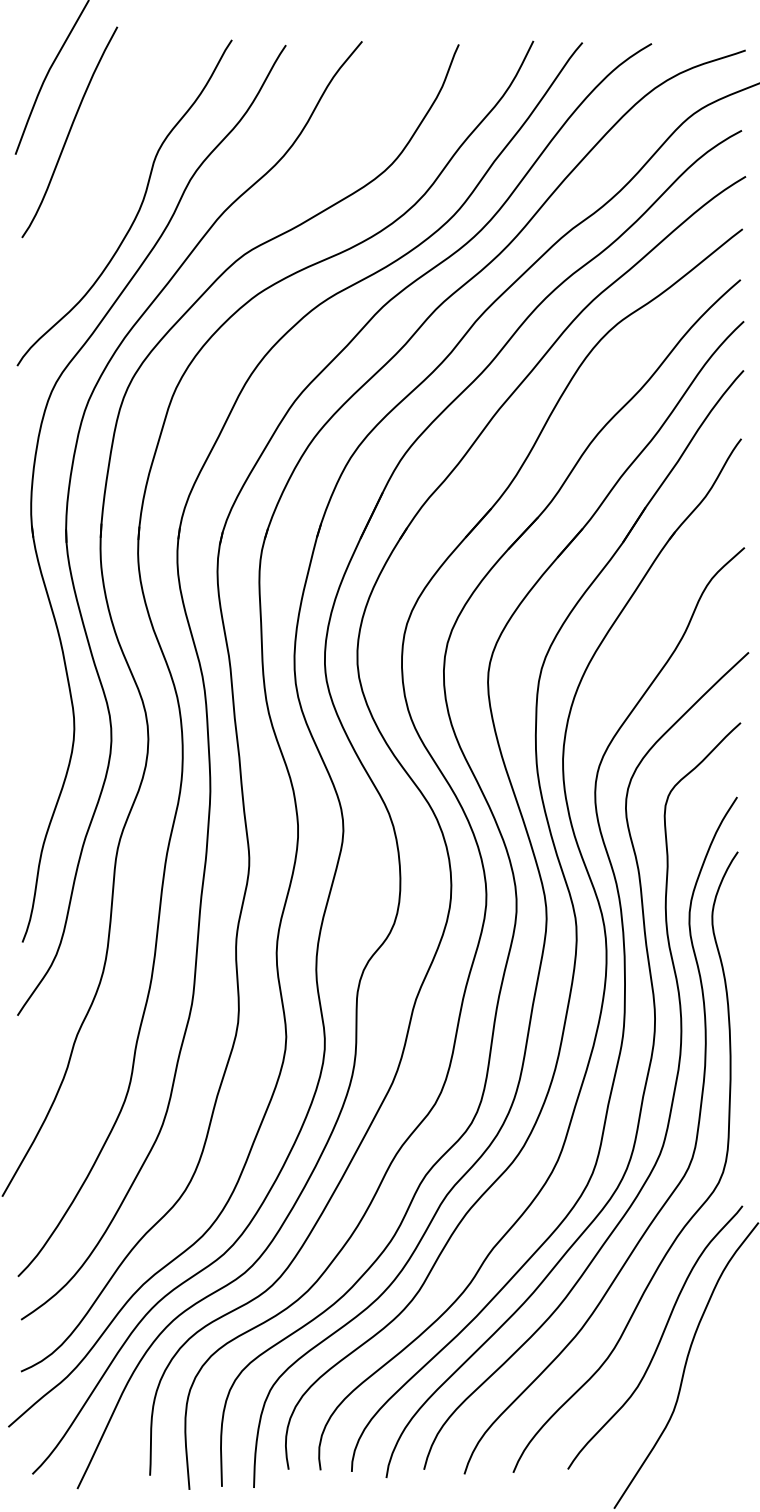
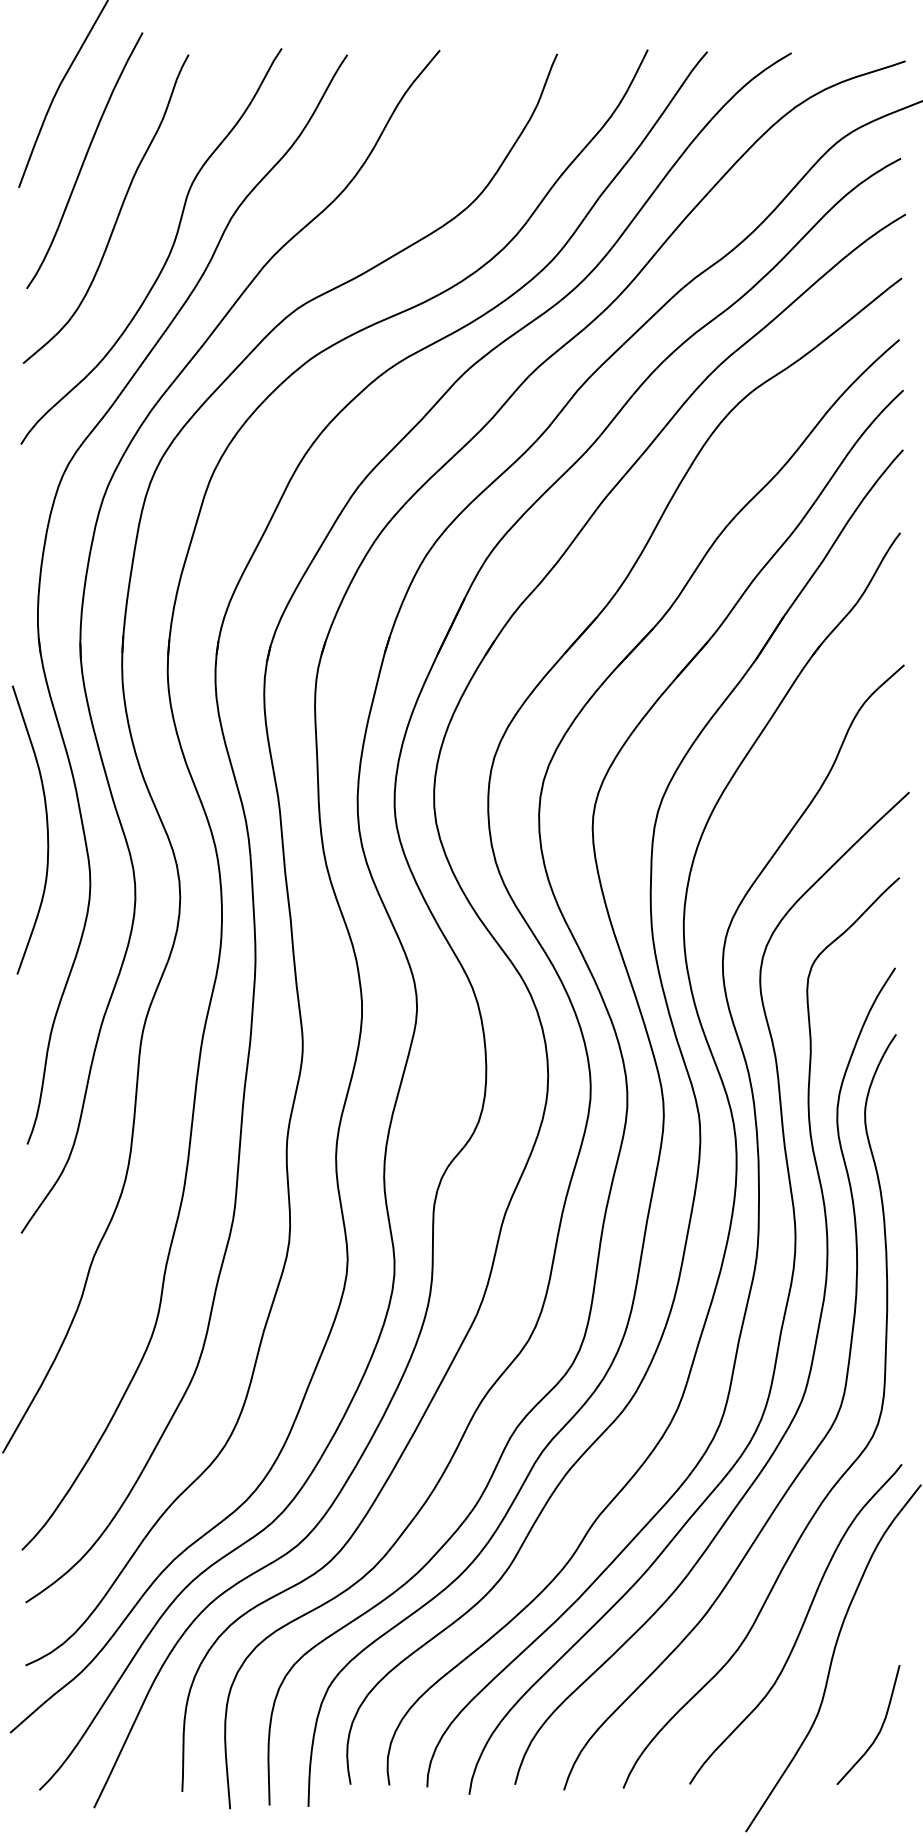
curve: (97, 175) -> (118, 212), added
curve: (38, 683) -> (46, 829), added
curve: (722, 1427) -> (877, 1733), added

